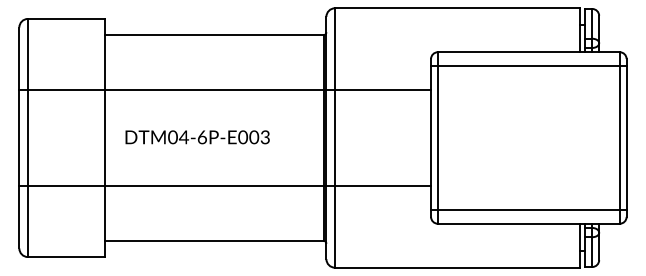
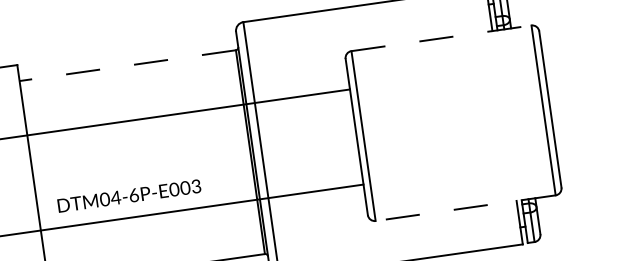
line: (213, 35) -> (126, 66), solid -> dashed
line: (528, 52) -> (441, 38), solid -> dashed
line: (528, 65) -> (443, 51), removed
text: (197, 137) -> (129, 196), moved
line: (528, 210) -> (463, 195), removed
line: (528, 223) -> (465, 207), solid -> dashed

